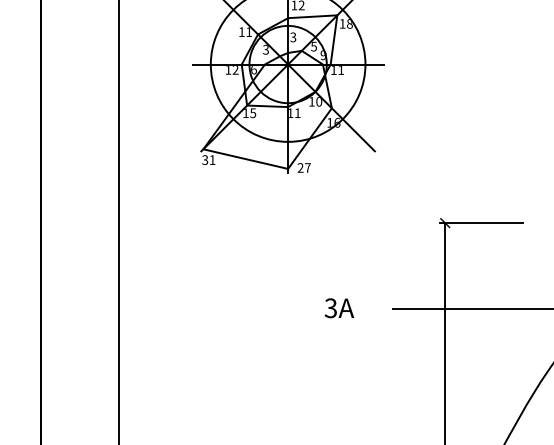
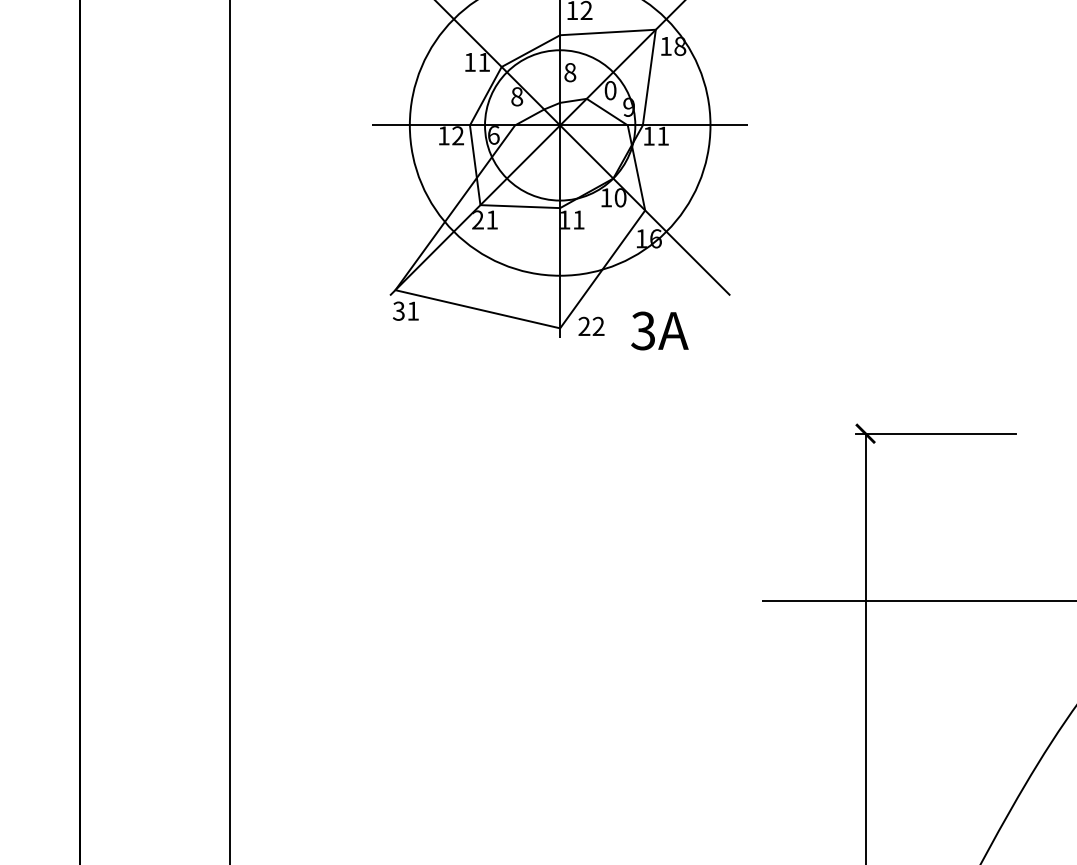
text: (293, 36) -> (570, 70), 3 -> 8
text: (314, 46) -> (611, 90), 5 -> 0
text: (266, 49) -> (518, 96), 3 -> 8
text: (249, 113) -> (485, 220), 15 -> 21
text: (307, 167) -> (597, 325), 27 -> 22
text: (339, 308) -> (660, 331), moved

